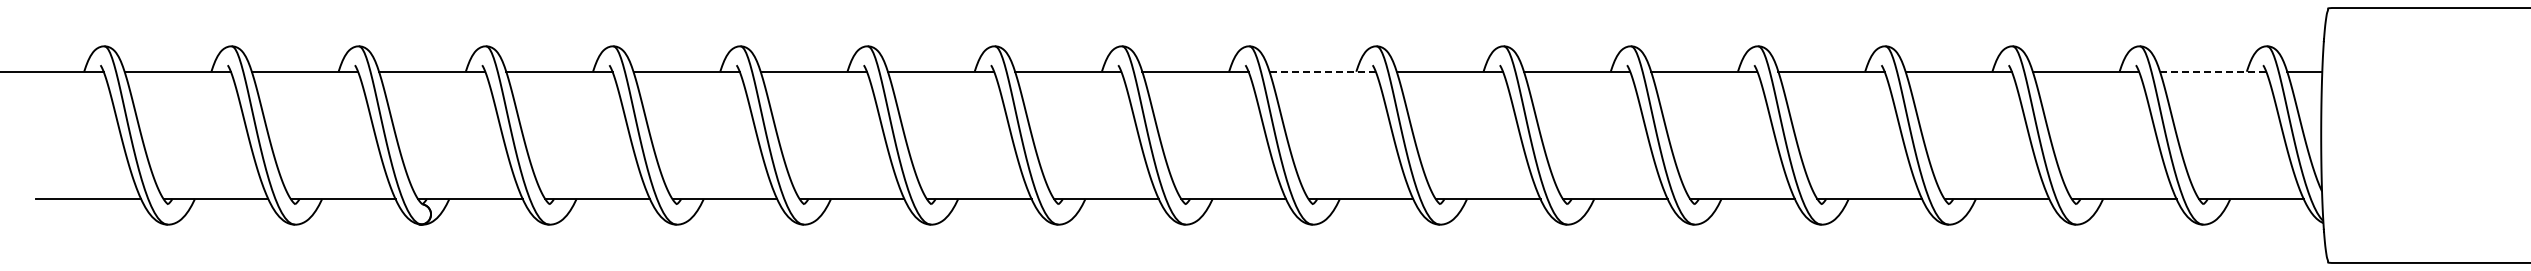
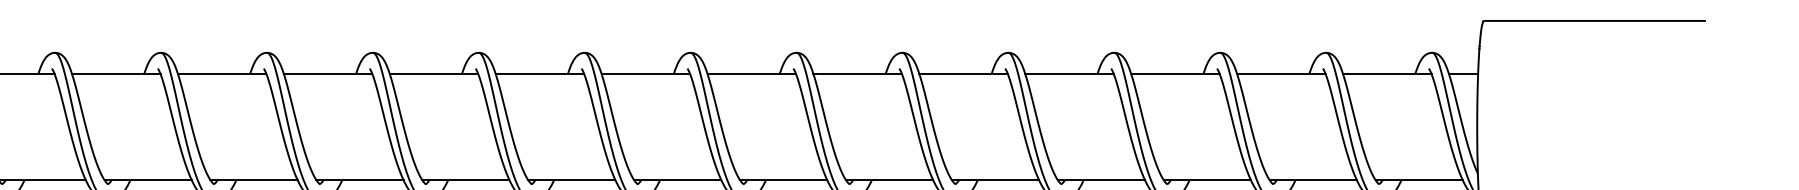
line: (1323, 71) -> (646, 73), dashed -> solid
line: (2213, 71) -> (1387, 73), dashed -> solid

